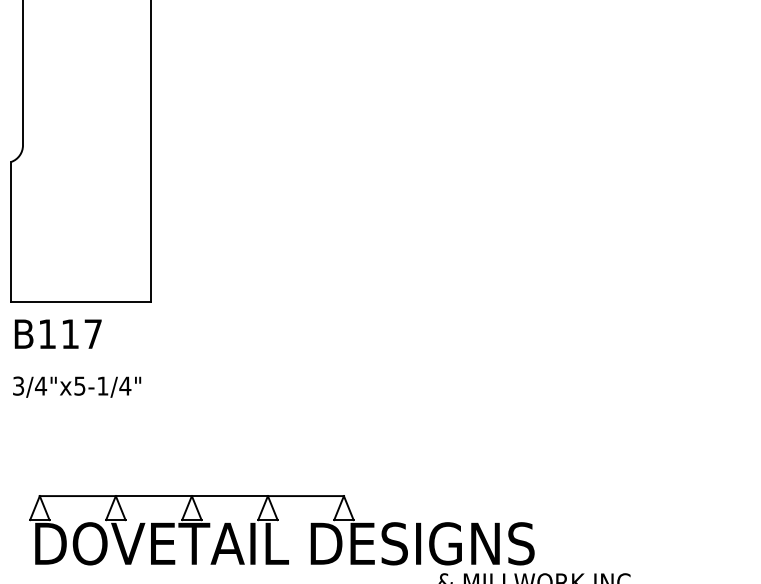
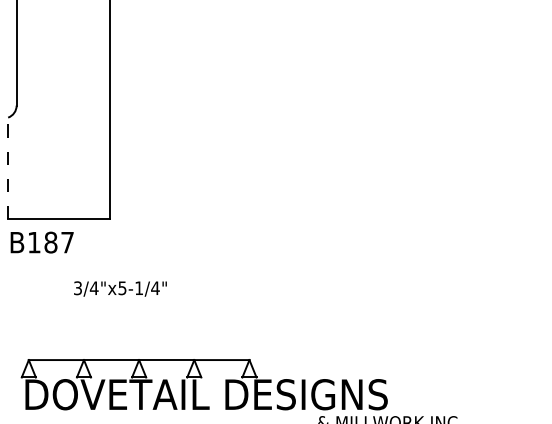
line: (11, 231) -> (8, 168), solid -> dashed
text: (70, 334) -> (51, 242), B117 -> B187
text: (77, 386) -> (120, 288), moved

